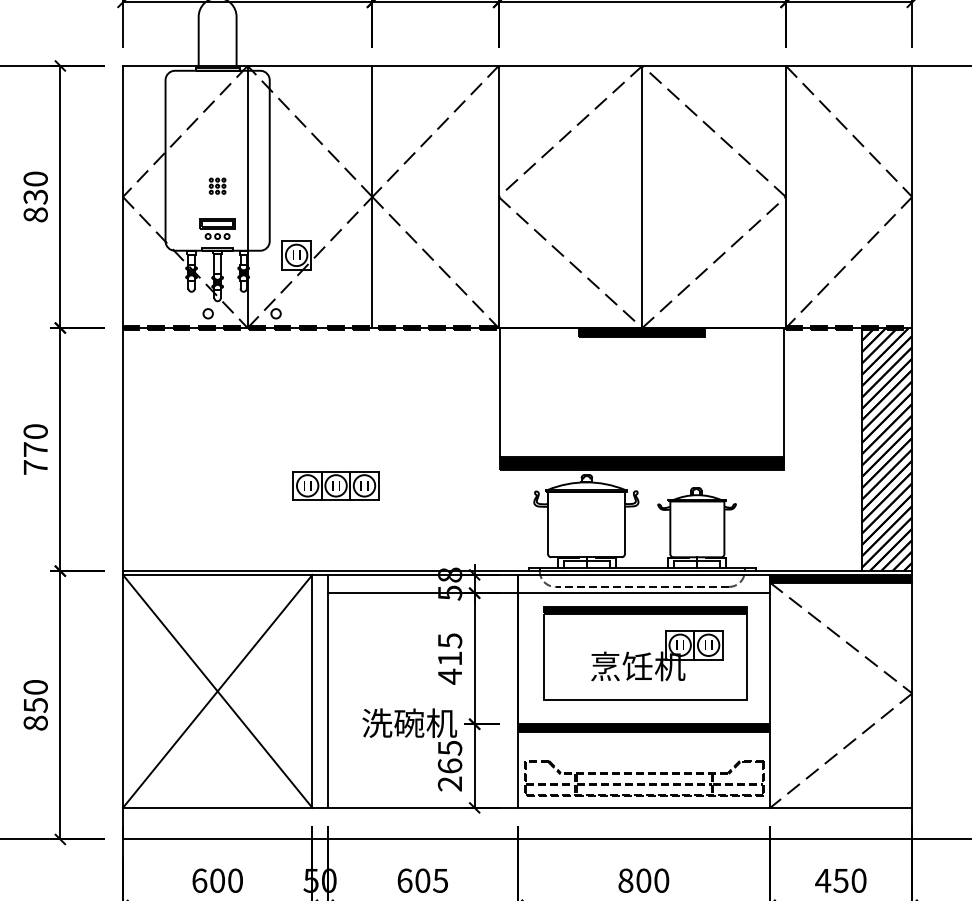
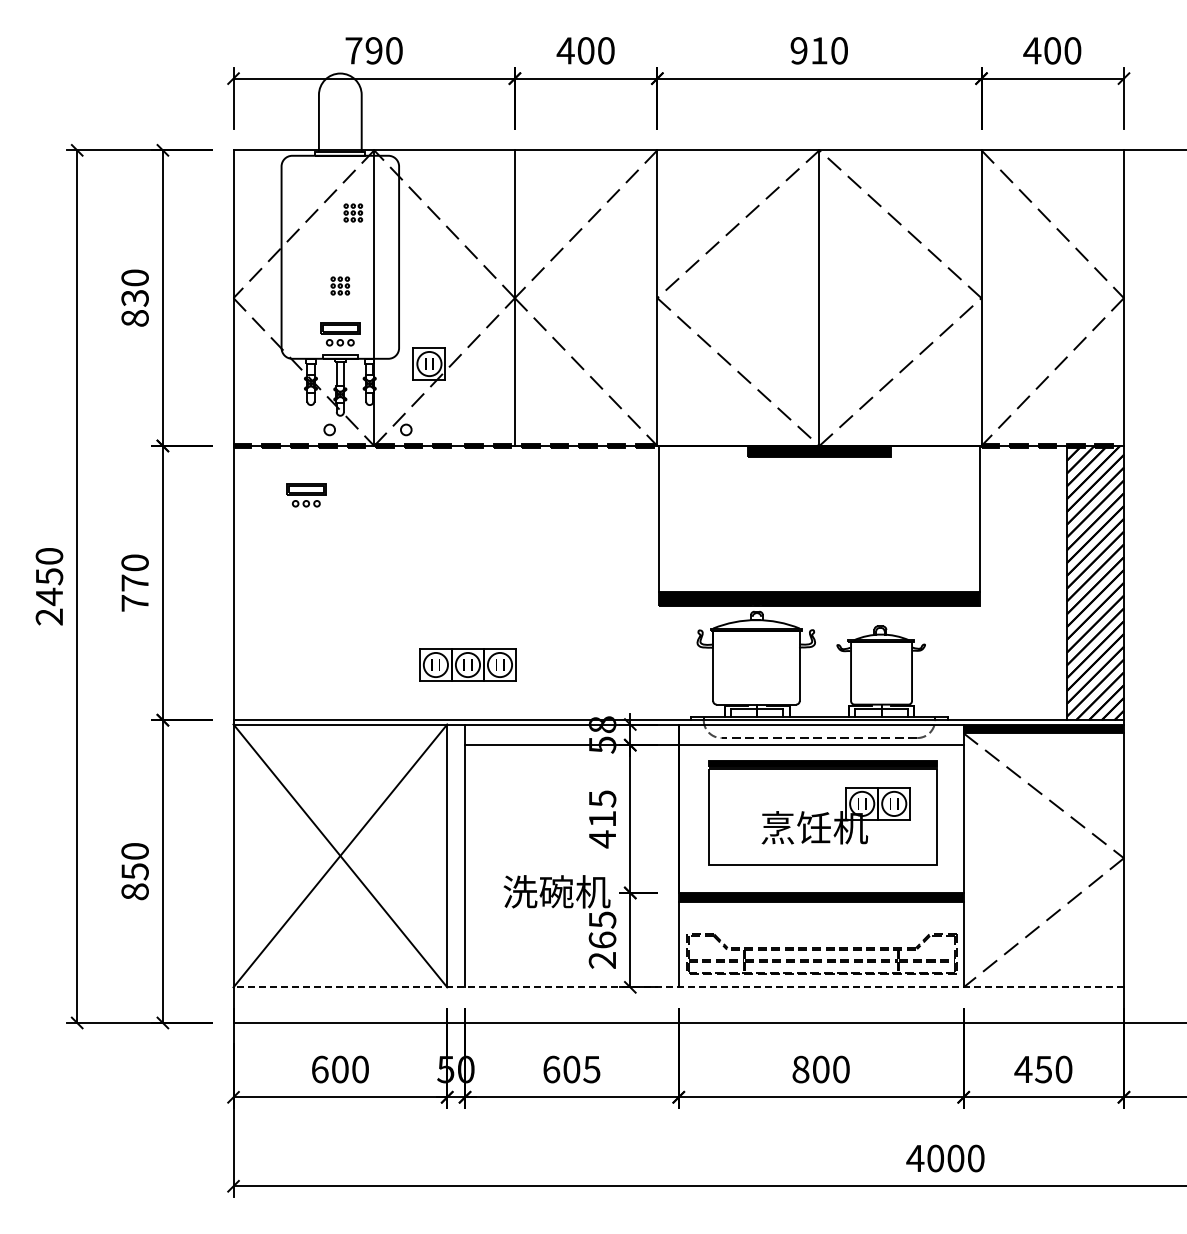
part: (229, 121) -> (353, 212), added
part: (187, 371) -> (306, 495), added
part: (335, 485) -> (467, 664), moved
line: (517, 808) -> (678, 987), solid -> dashed

